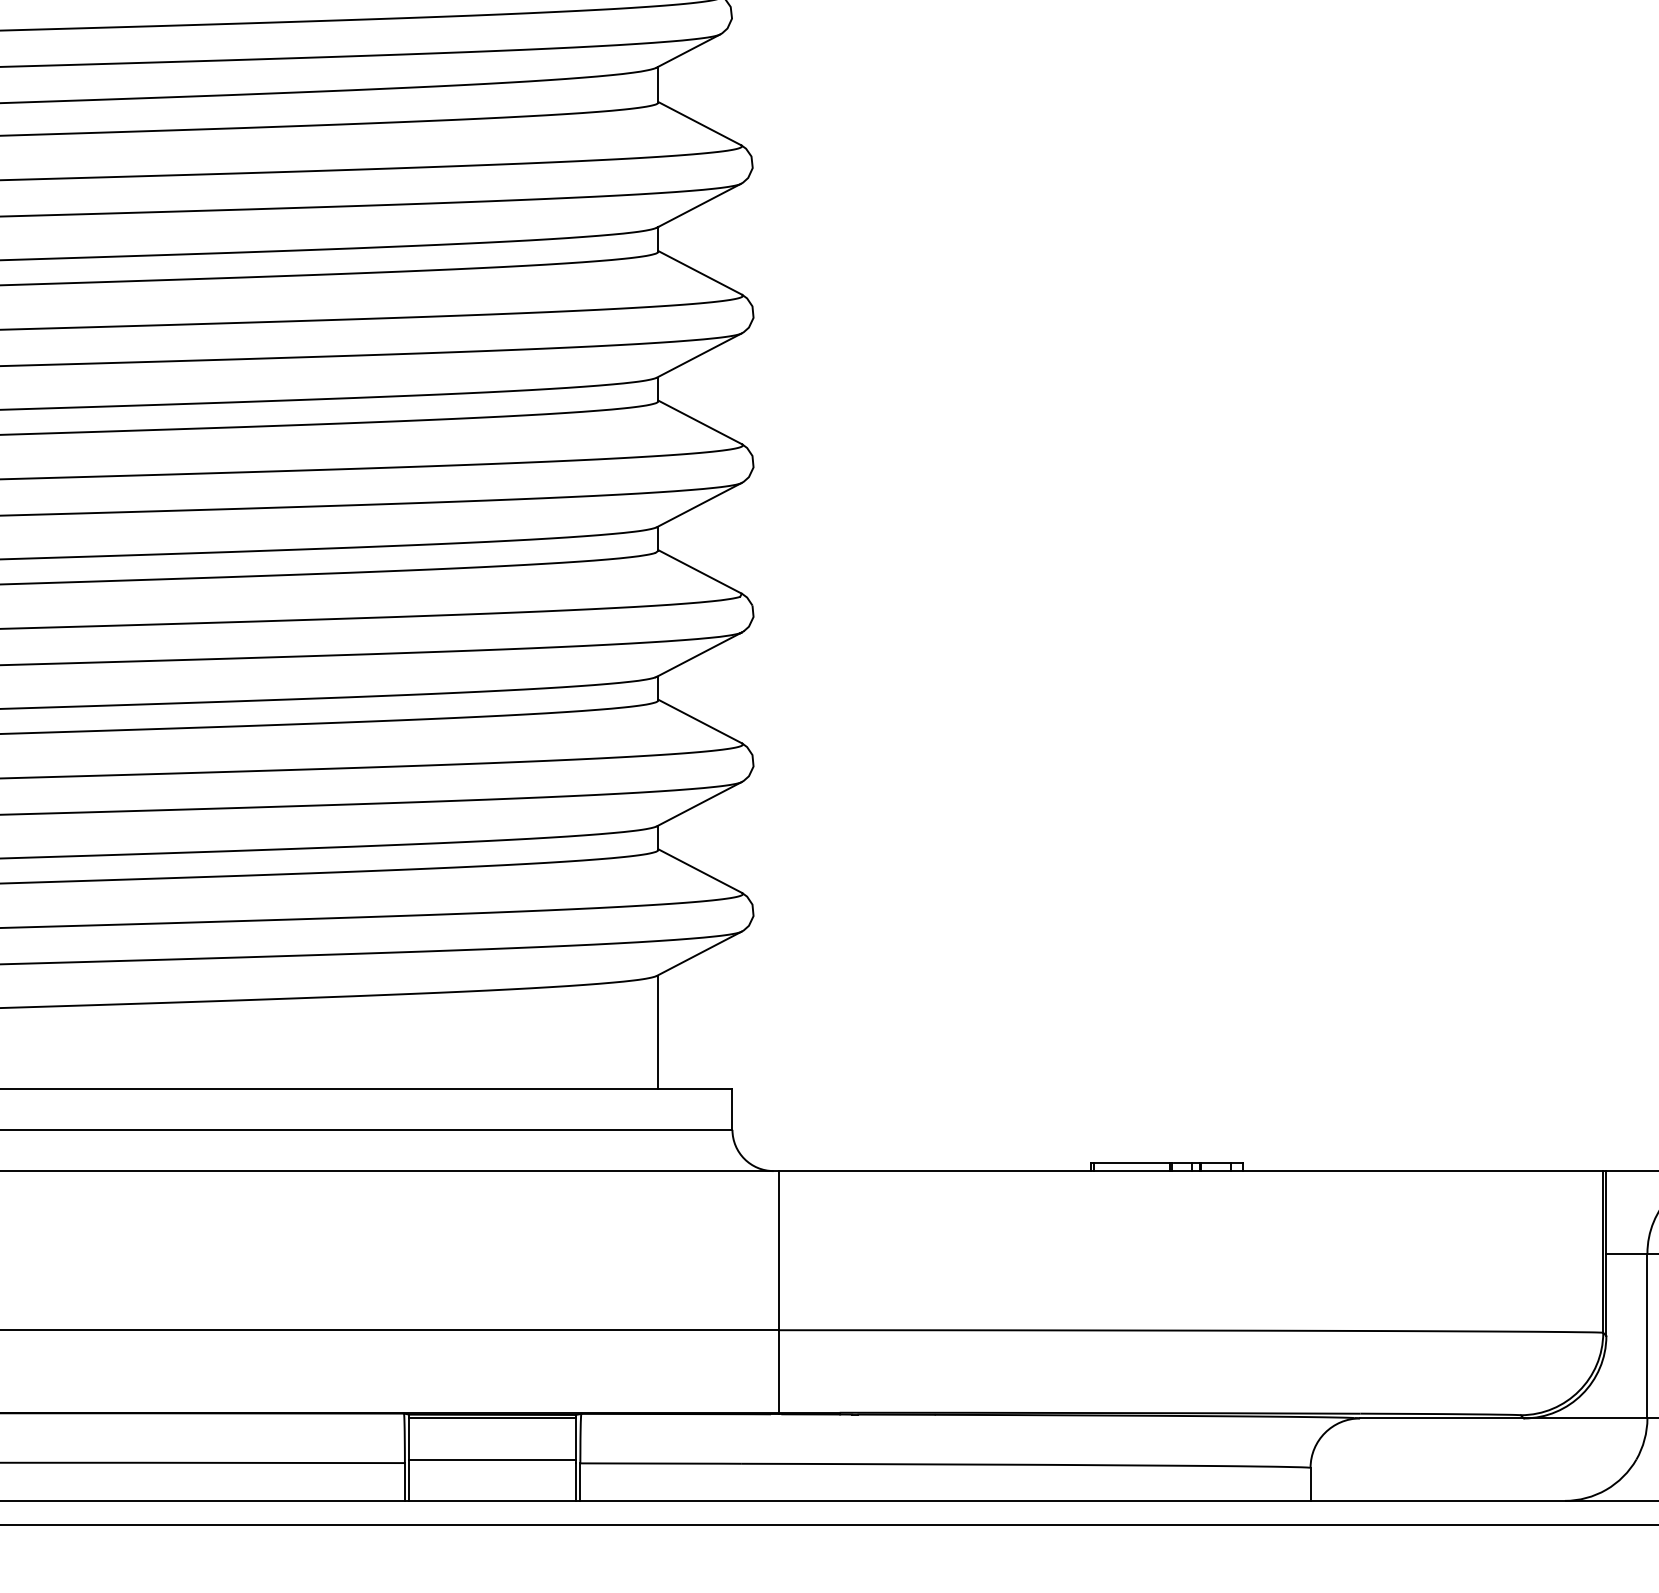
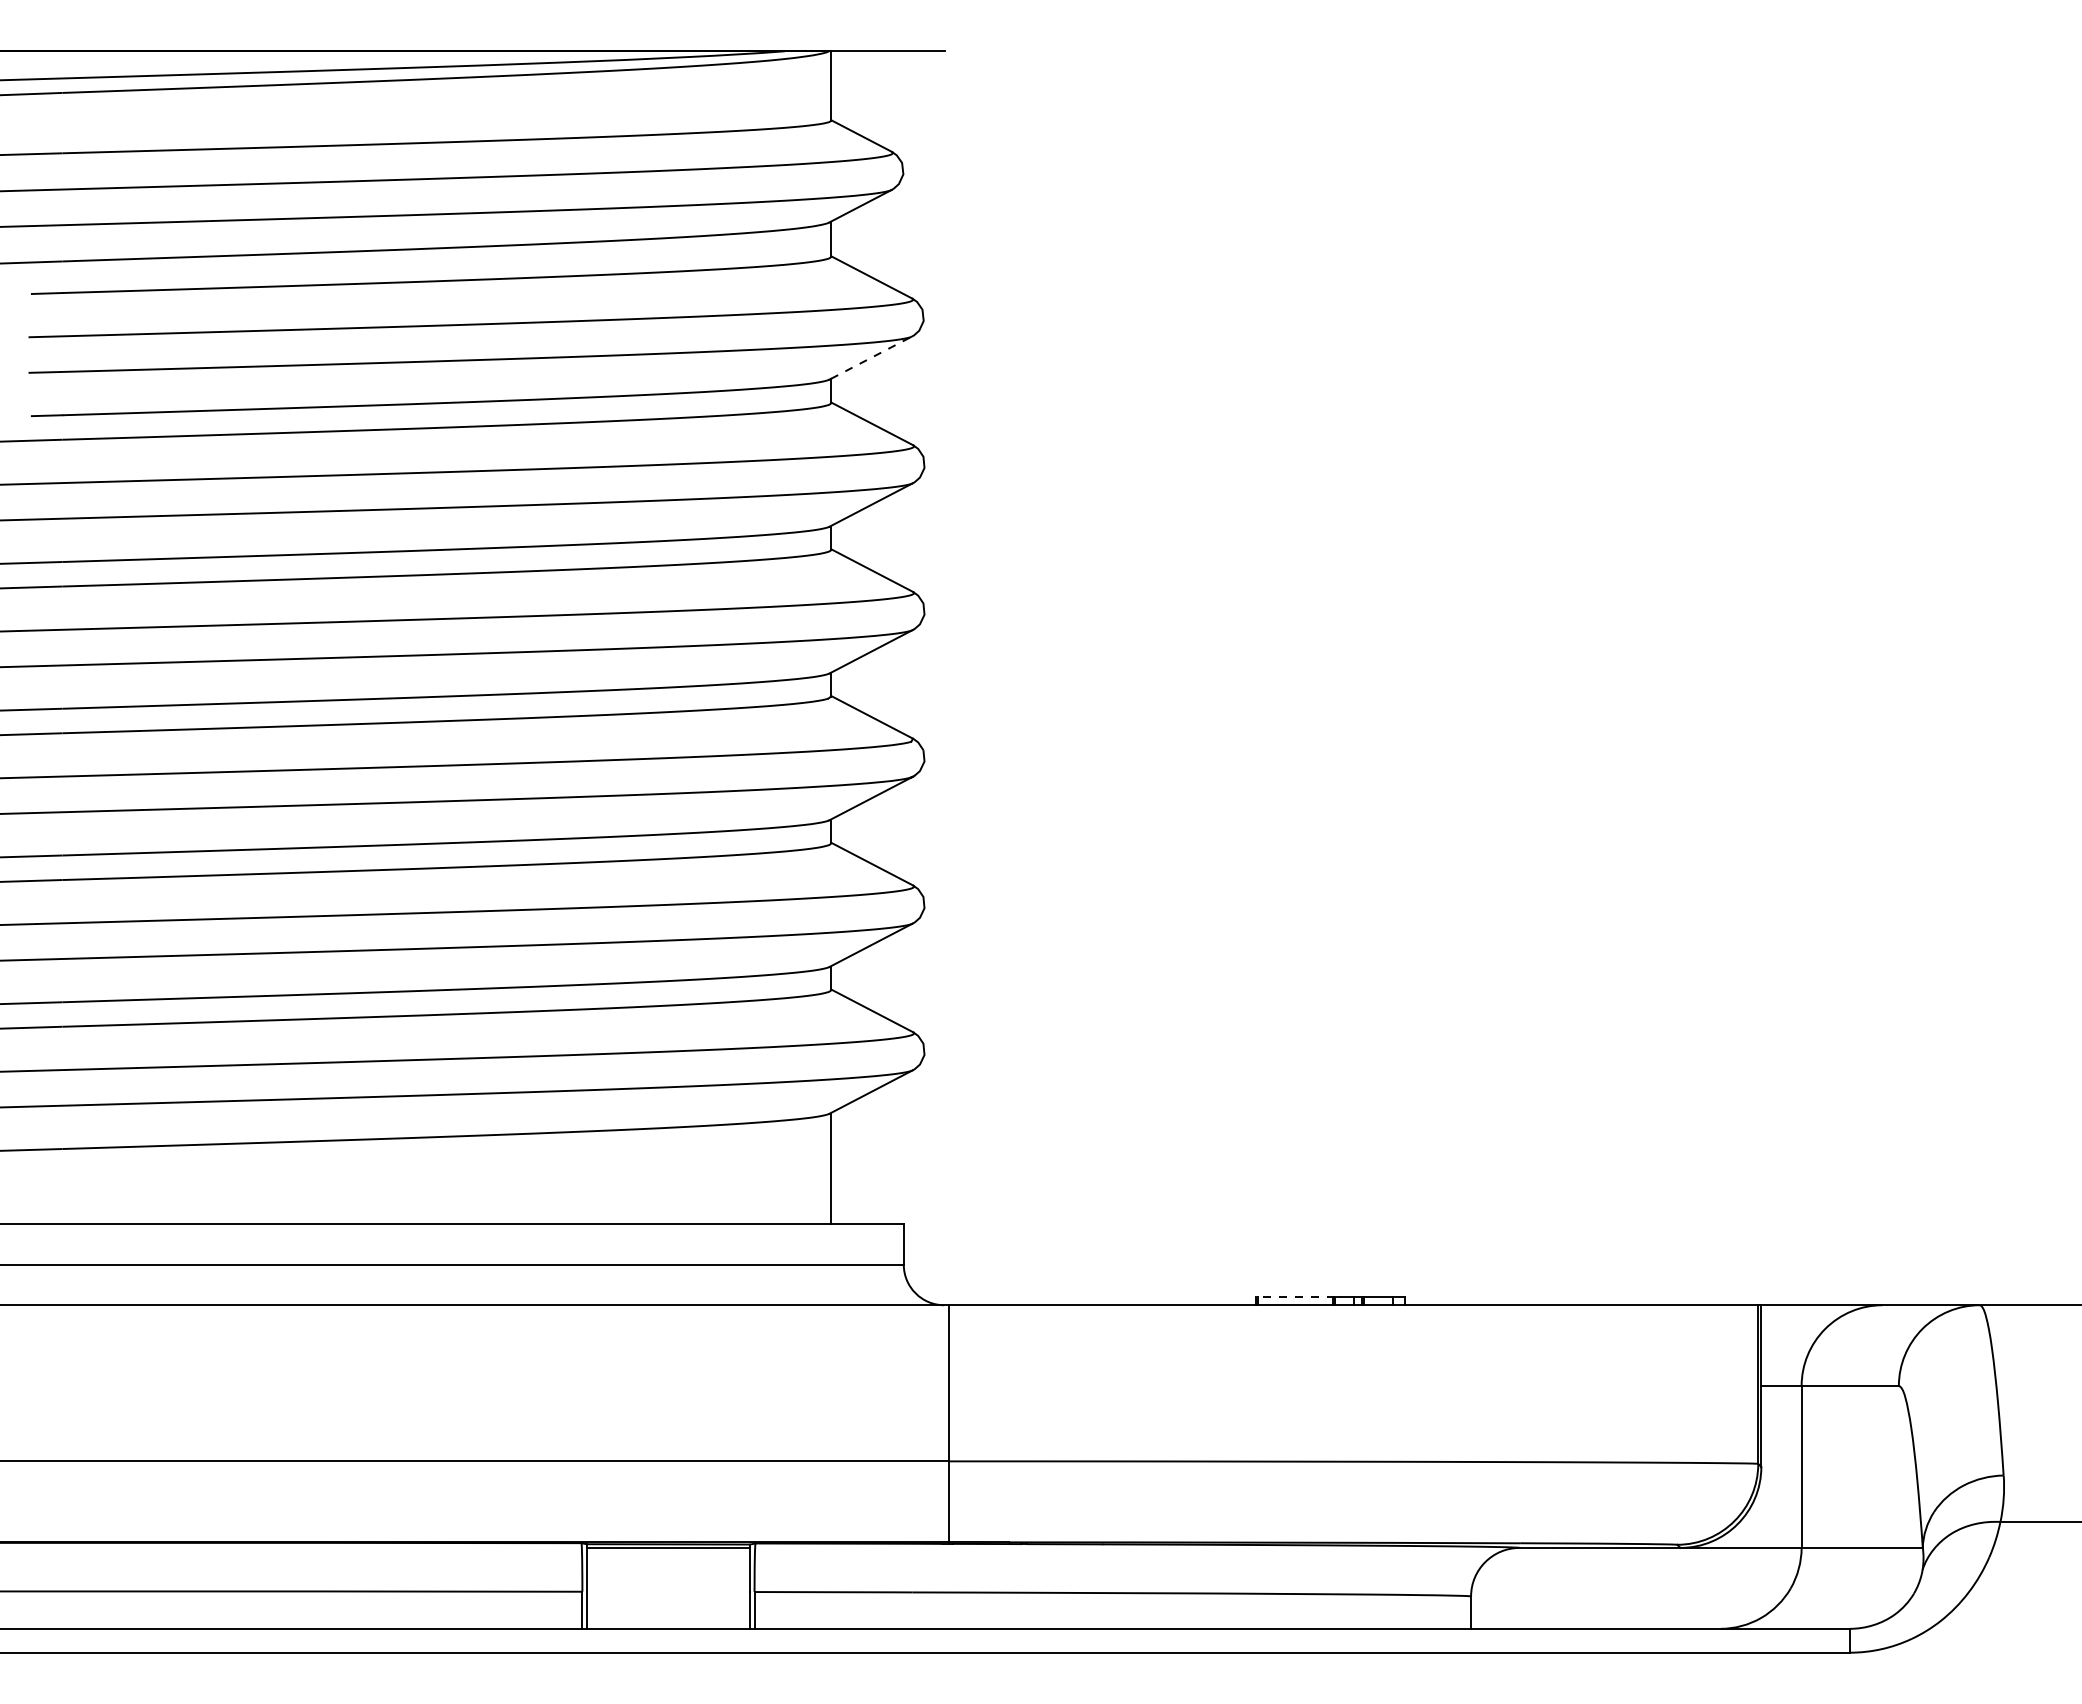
line: (699, 205) -> (871, 357), solid -> dashed
line: (1131, 1163) -> (1295, 1297), solid -> dashed
line: (492, 1459) -> (668, 1588), removed

